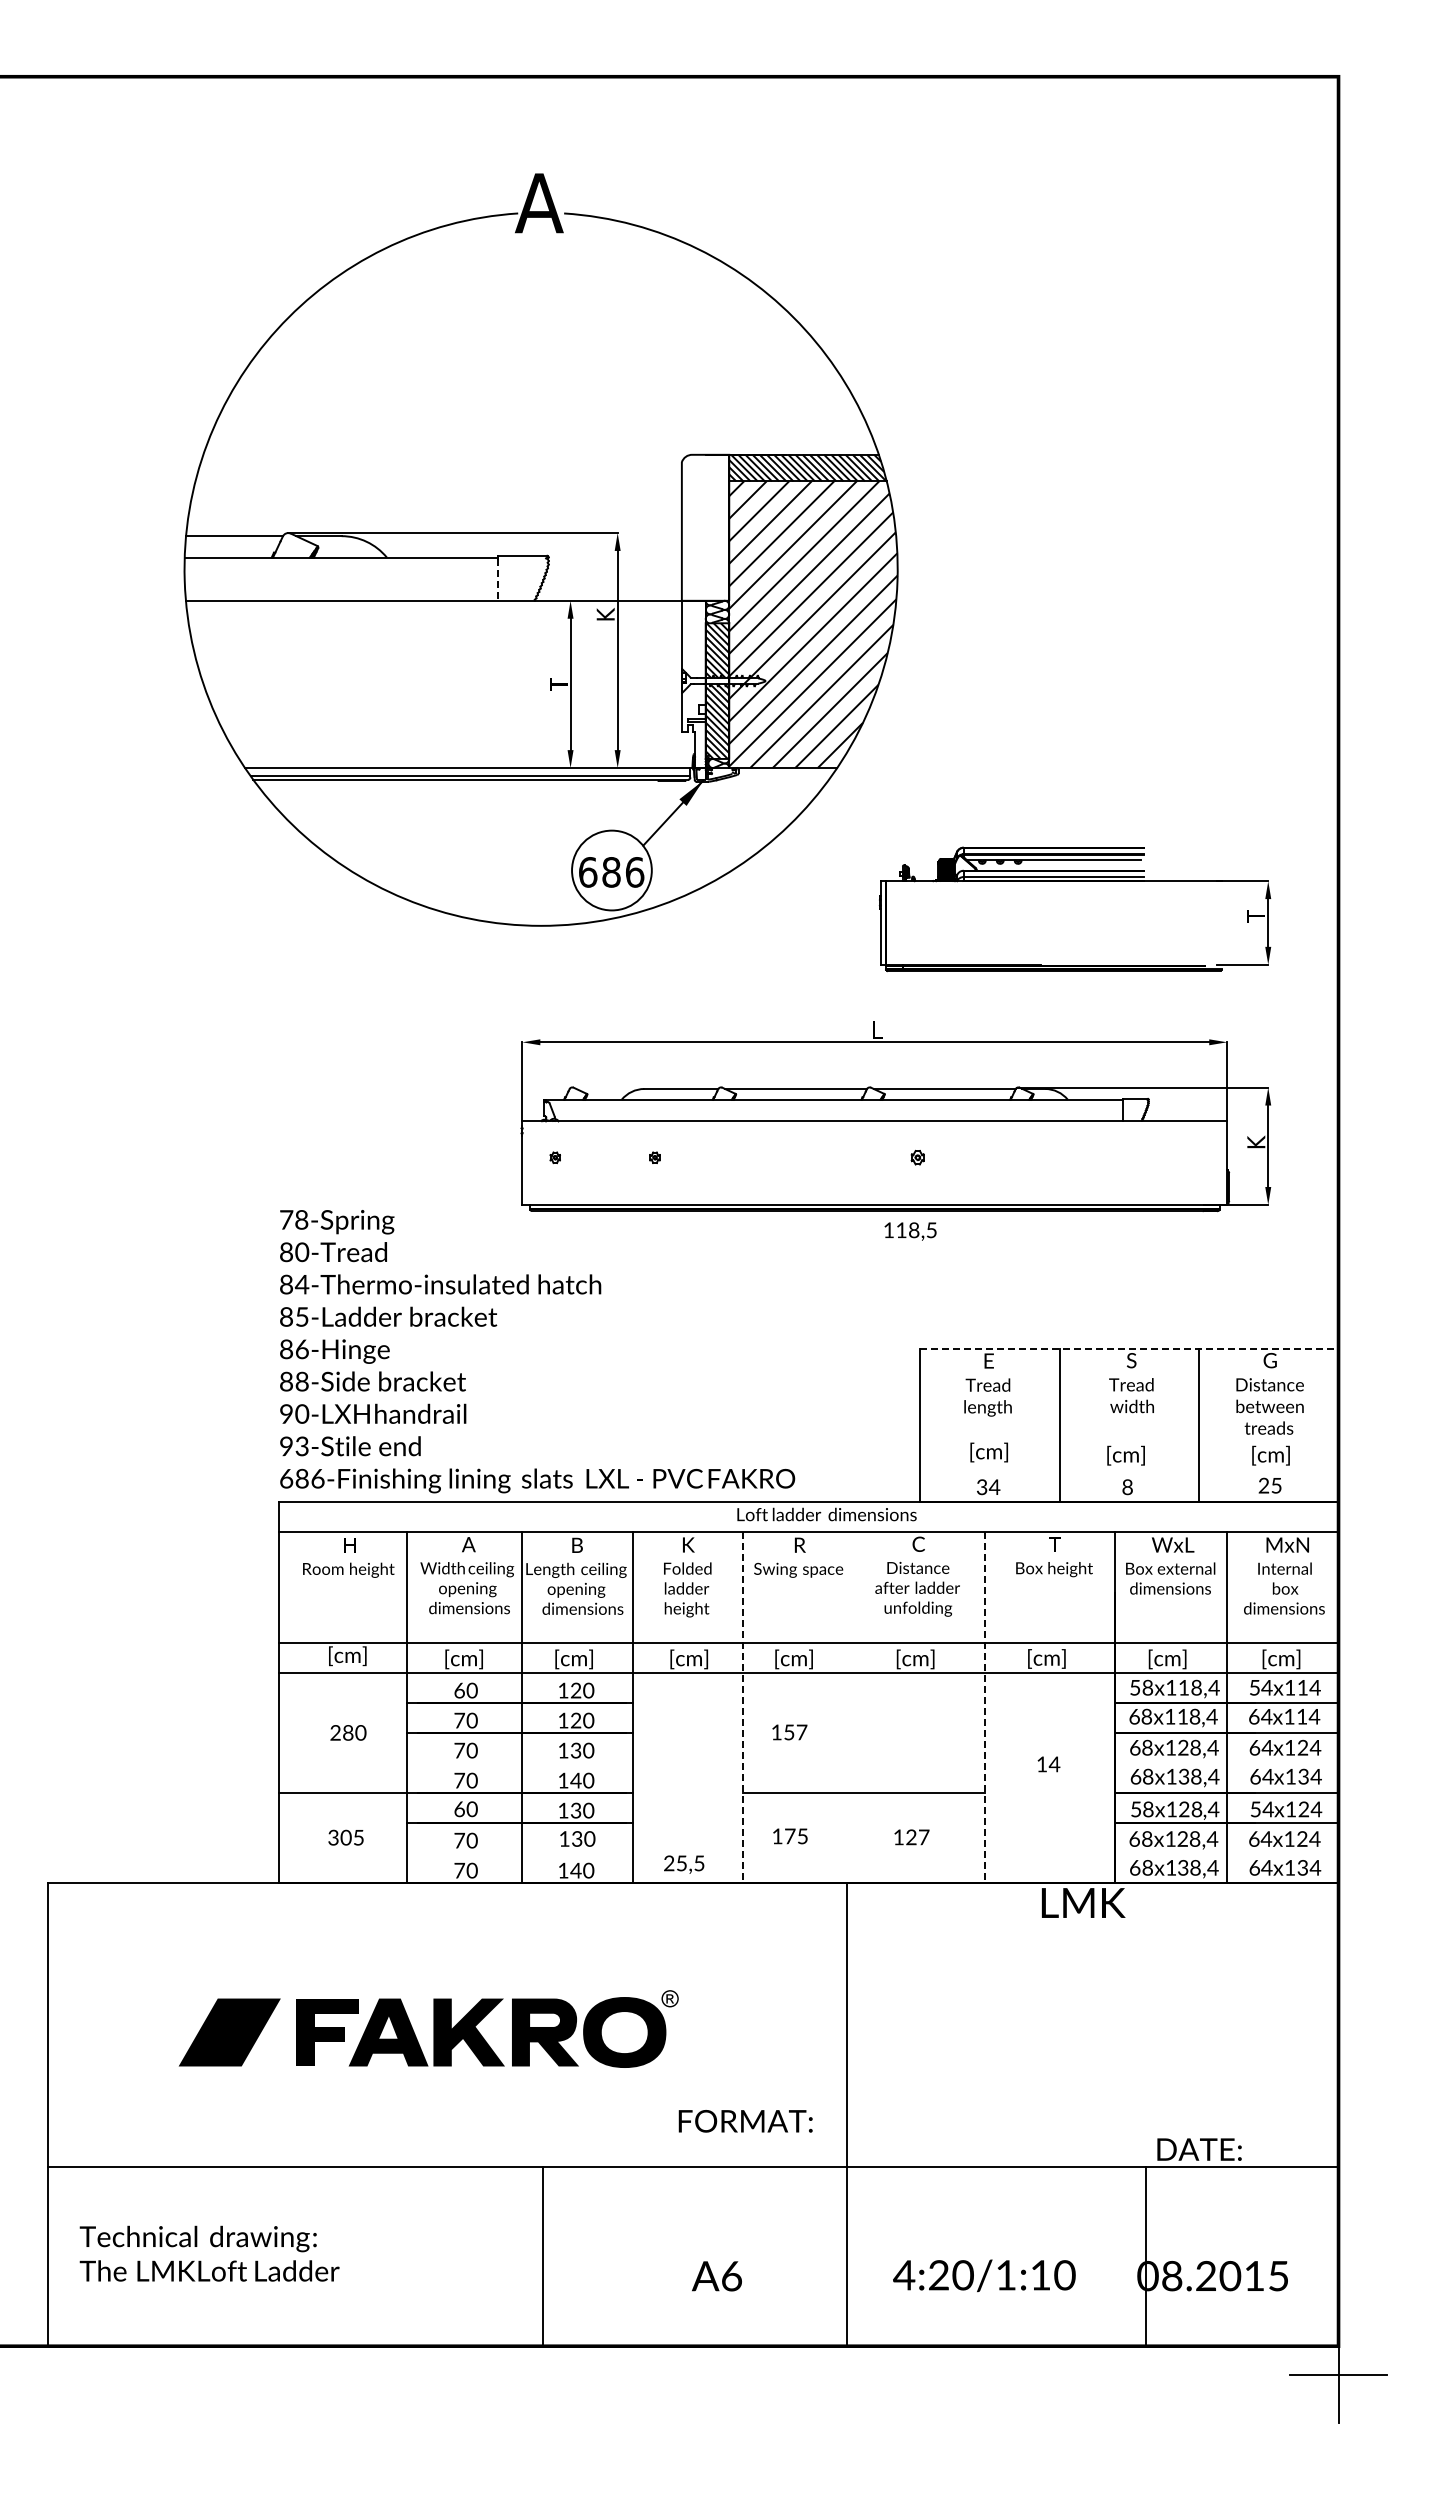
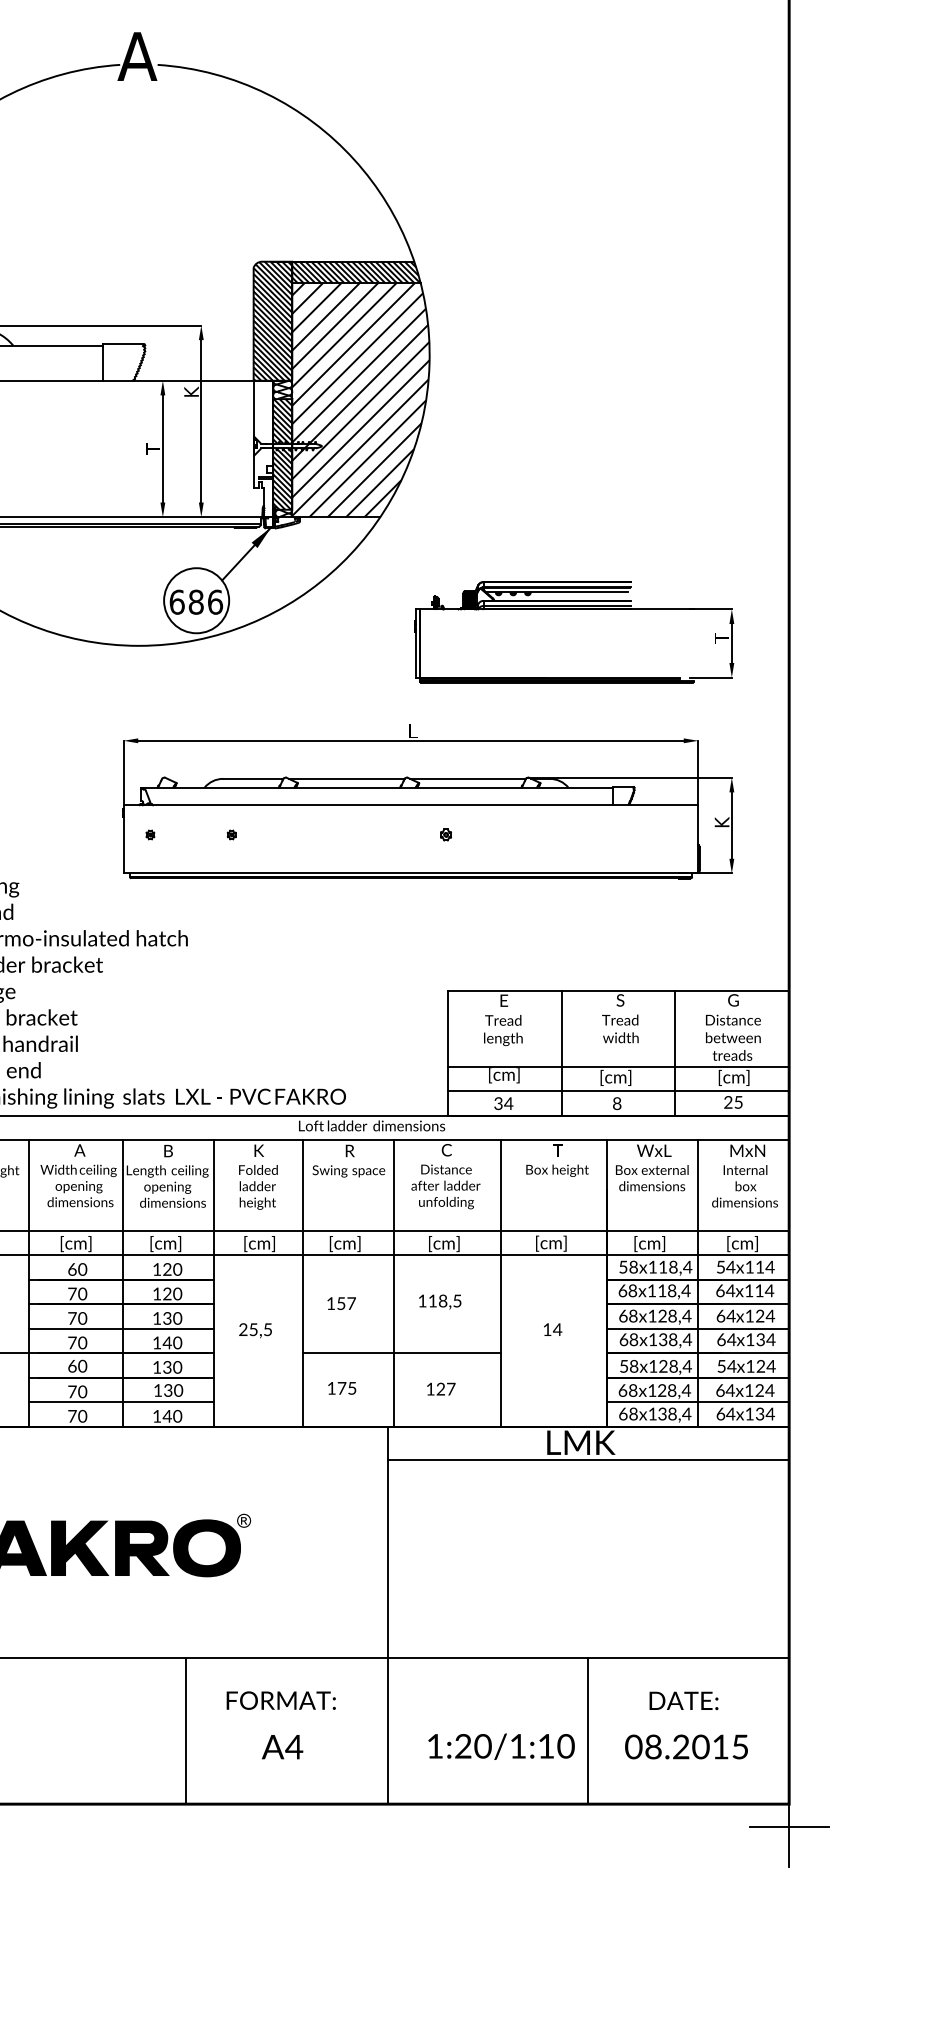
hatch: (705, 527) -> (272, 320), added
line: (497, 580) -> (103, 364), dashed -> solid
text: (910, 1231) -> (440, 1302), moved
line: (1129, 1349) -> (618, 991), dashed -> solid
line: (1129, 1441) -> (618, 1066), added
line: (1129, 1471) -> (618, 1090), added
line: (742, 1707) -> (303, 1283), dashed -> solid
line: (854, 1707) -> (394, 1283), added
line: (984, 1707) -> (500, 1283), dashed -> solid
line: (519, 1763) -> (121, 1328), added
line: (1226, 1763) -> (697, 1328), added
line: (519, 1853) -> (121, 1402), added
line: (1226, 1853) -> (697, 1402), added
text: (684, 1864) -> (255, 1330), moved
line: (1092, 1924) -> (588, 1460), added
text: (745, 2121) -> (281, 1700), moved
text: (1199, 2149) -> (683, 1700), moved
line: (543, 2256) -> (186, 1730), moved
line: (1146, 2256) -> (588, 1730), moved
text: (904, 2275) -> (435, 1746), 4:20/1:10 -> 1:20/1:10
text: (731, 2276) -> (294, 1747), A6 -> A4

